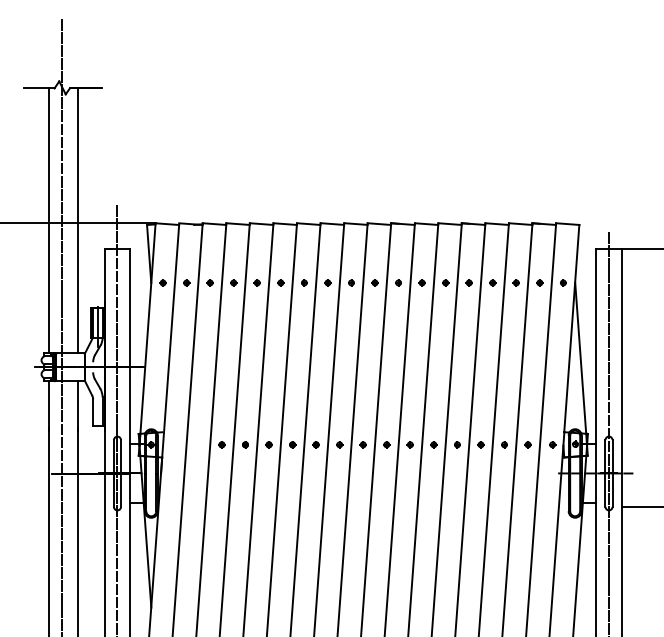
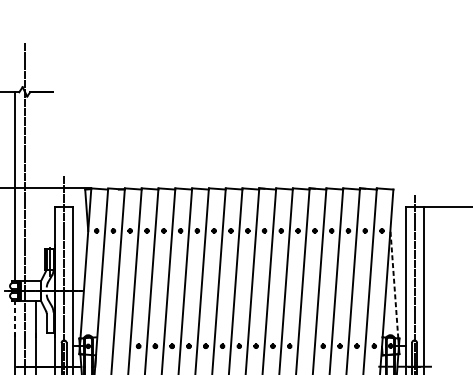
line: (77, 220) -> (35, 186), removed
line: (580, 358) -> (394, 284), solid -> dashed
line: (49, 405) -> (15, 318), solid -> dashed
part: (457, 444) -> (306, 346), removed

